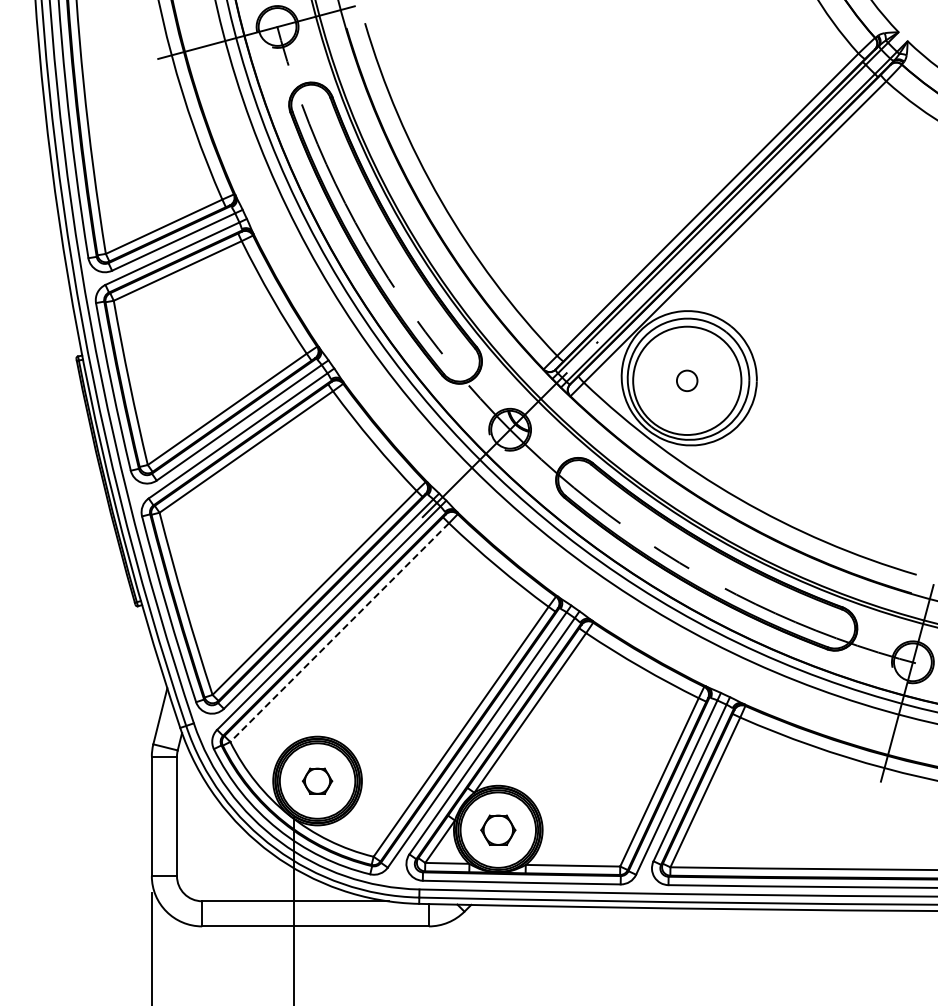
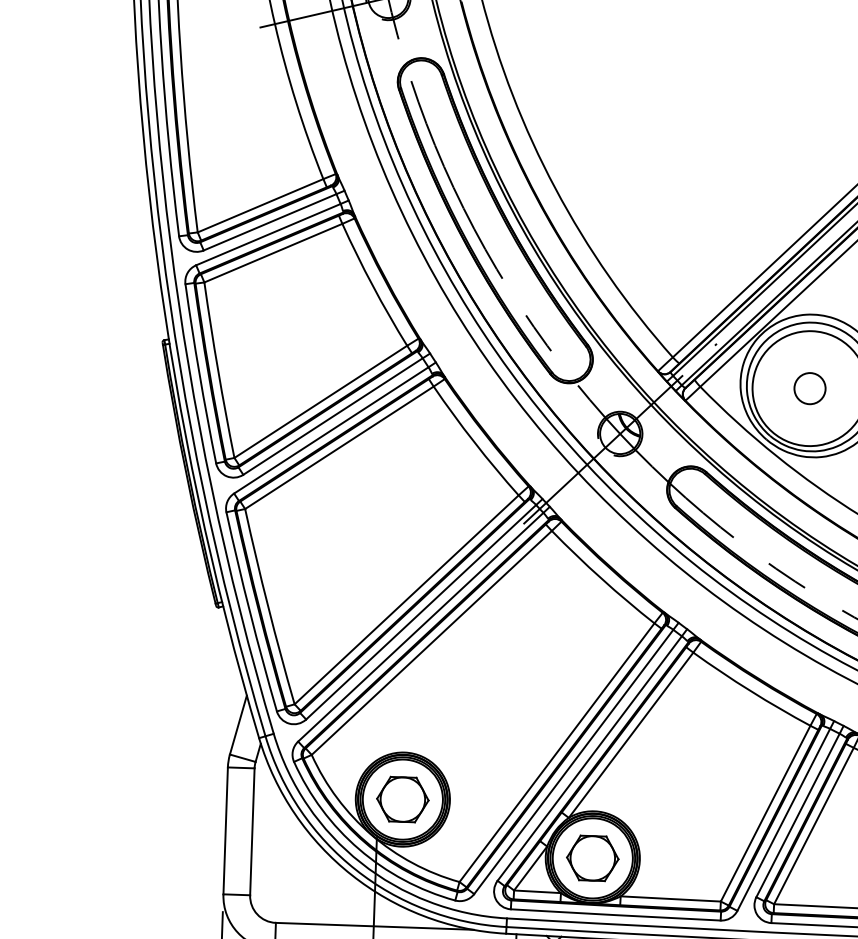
circle: (686, 380) -> (809, 388), size x1.43
line: (339, 632) -> (431, 642), dashed -> solid
part: (317, 781) -> (402, 800), size x1.67
part: (498, 830) -> (593, 858), size x1.43

